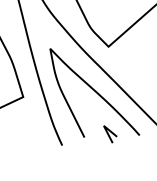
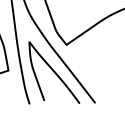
line: (110, 133) -> (61, 100), removed

